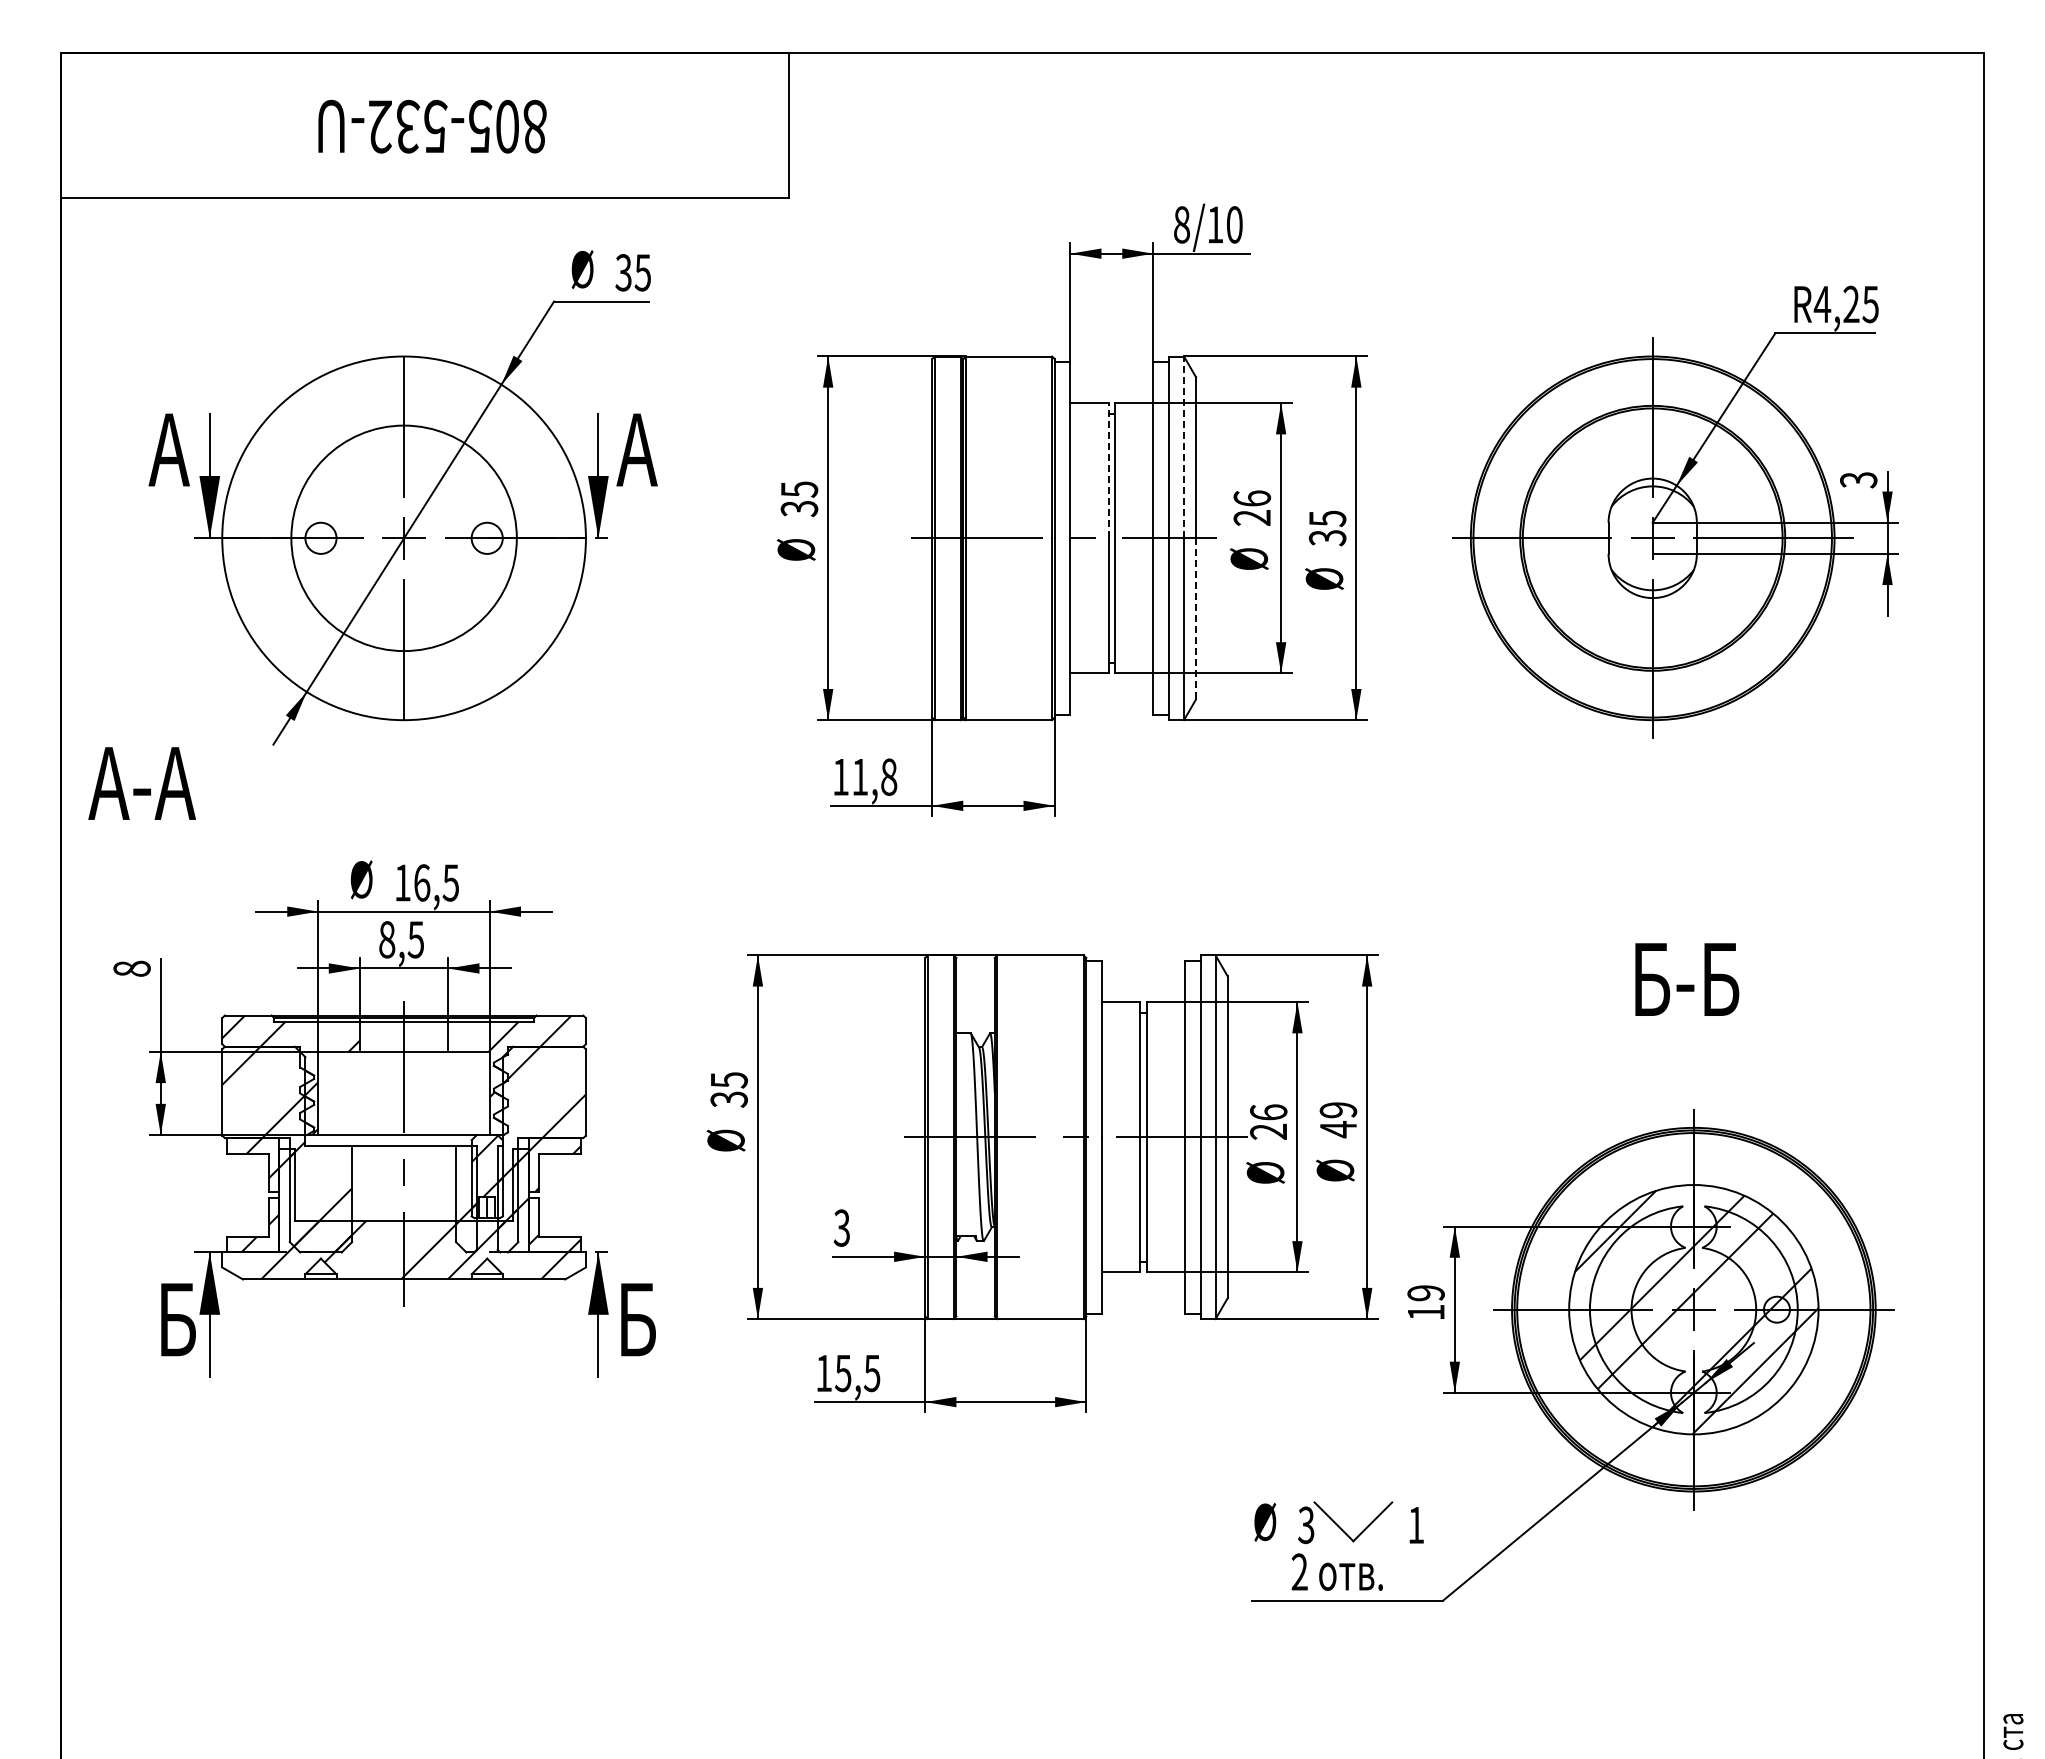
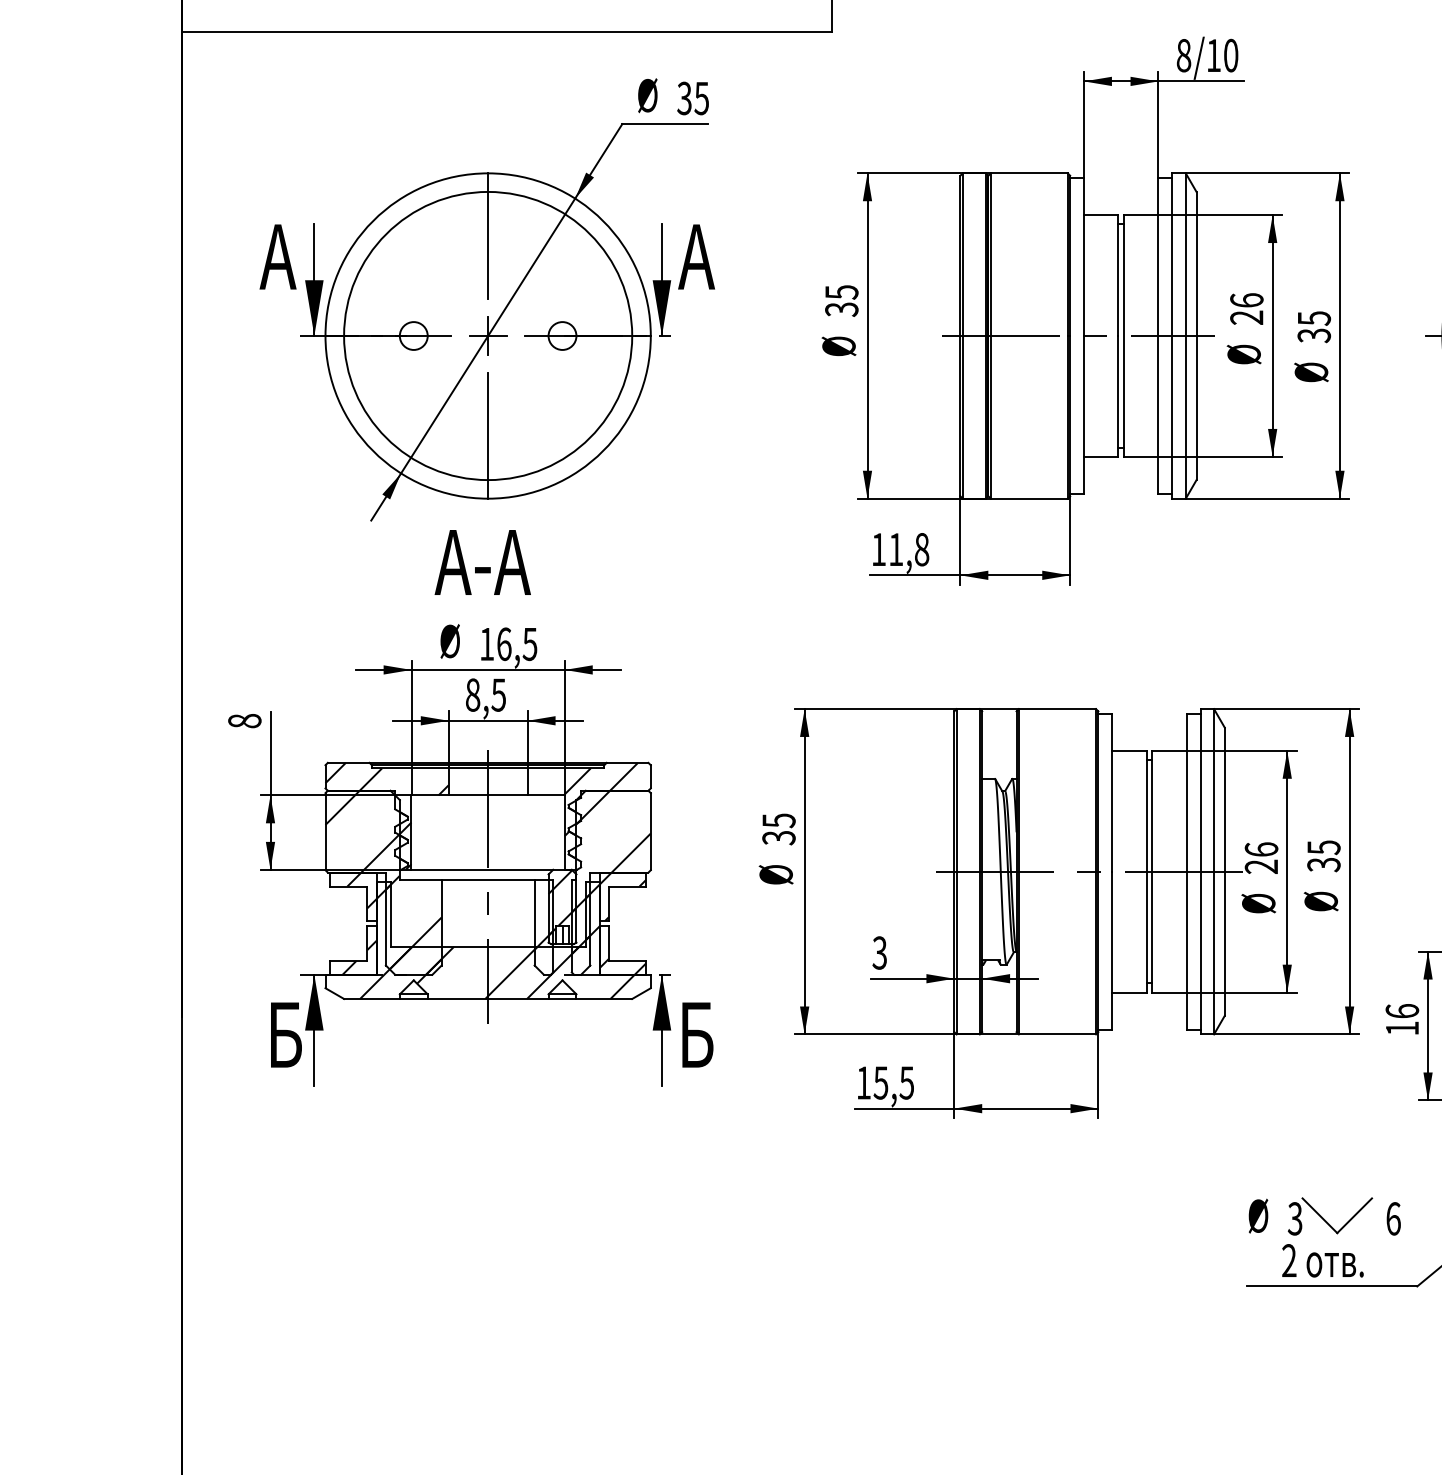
line: (1184, 447) -> (1186, 254), dashed -> solid
line: (1108, 470) -> (1118, 275), dashed -> solid
circle: (404, 538) -> (488, 336), size x1.43
line: (1196, 618) -> (1196, 407), dashed -> solid
text: (141, 783) -> (482, 562), moved
text: (1338, 1120) -> (1323, 856), 49 -> 35
text: (1425, 1293) -> (1401, 1011), 19 -> 16
text: (1416, 1525) -> (1393, 1219), 1 -> 6

